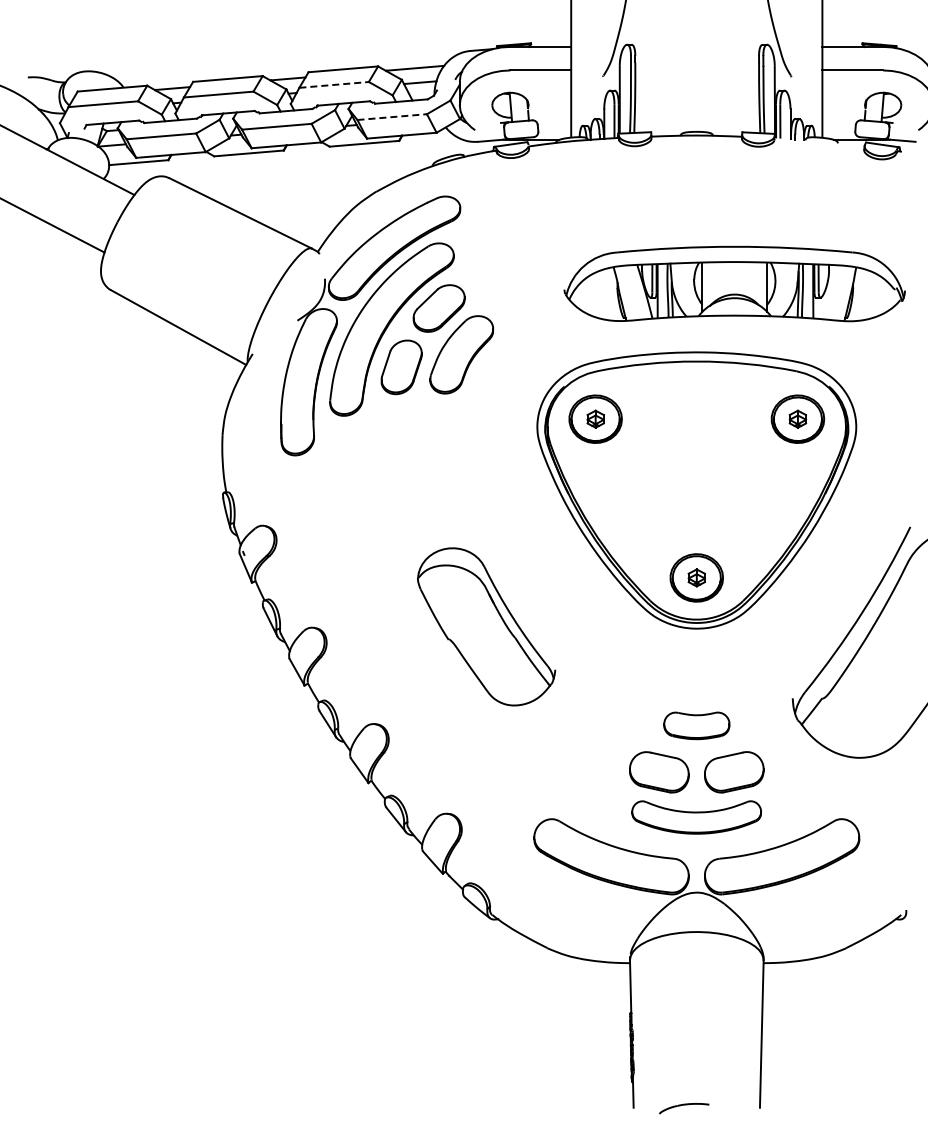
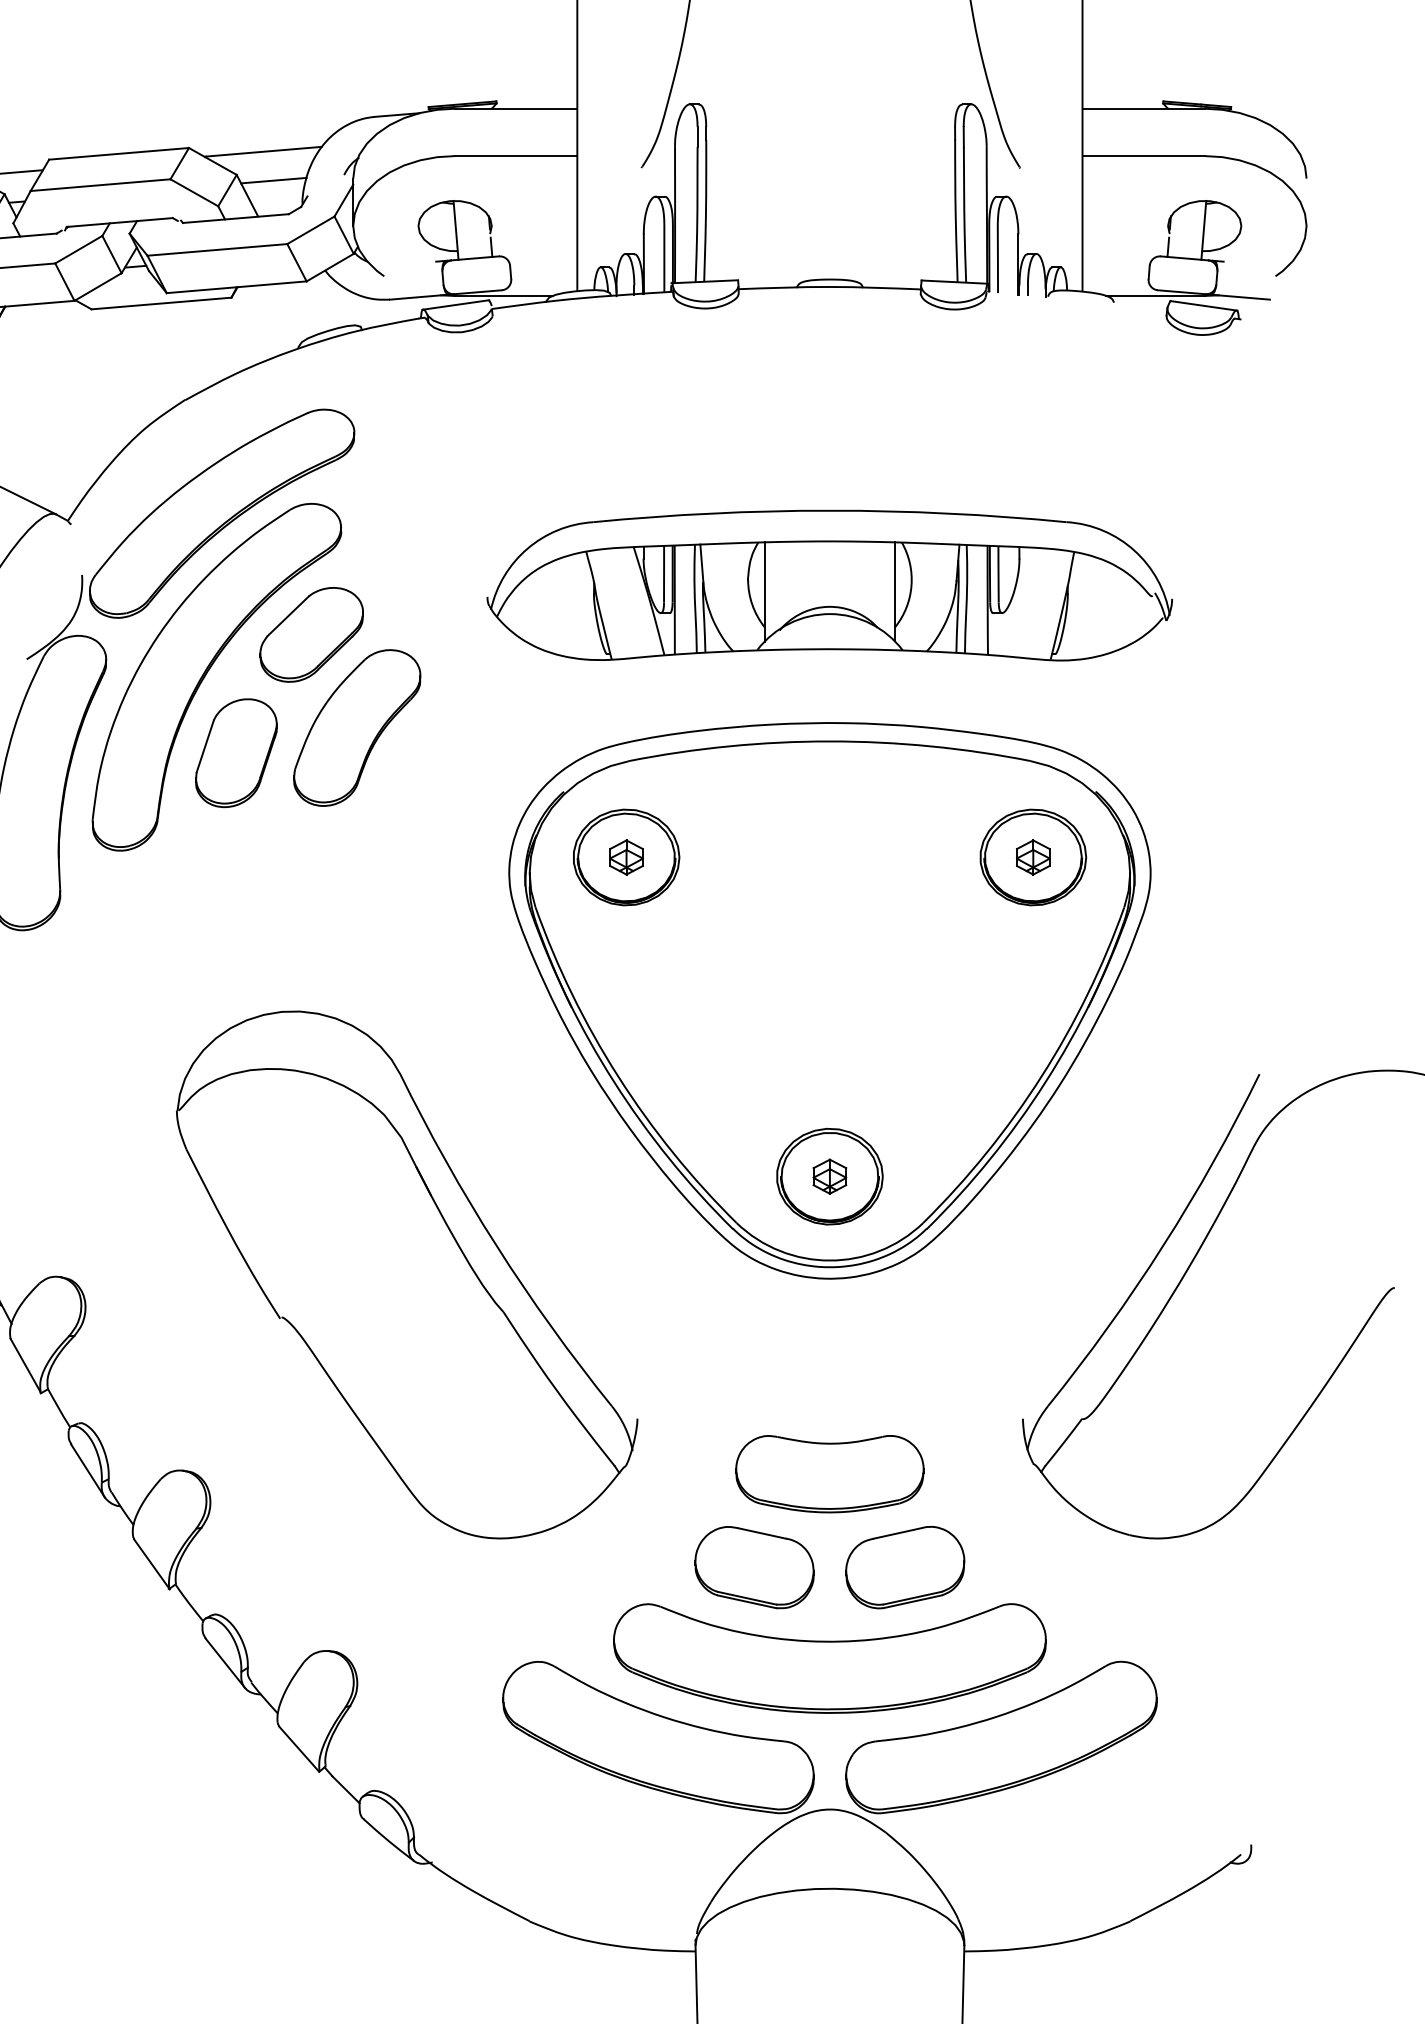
line: (334, 84) -> (101, 184), dashed -> solid
line: (392, 117) -> (217, 250), dashed -> solid
part: (734, 284) -> (829, 586), moved
part: (486, 626) -> (406, 1274), size x1.67
part: (696, 725) -> (829, 1473), size x1.43
part: (696, 817) -> (829, 1658), size x1.67

